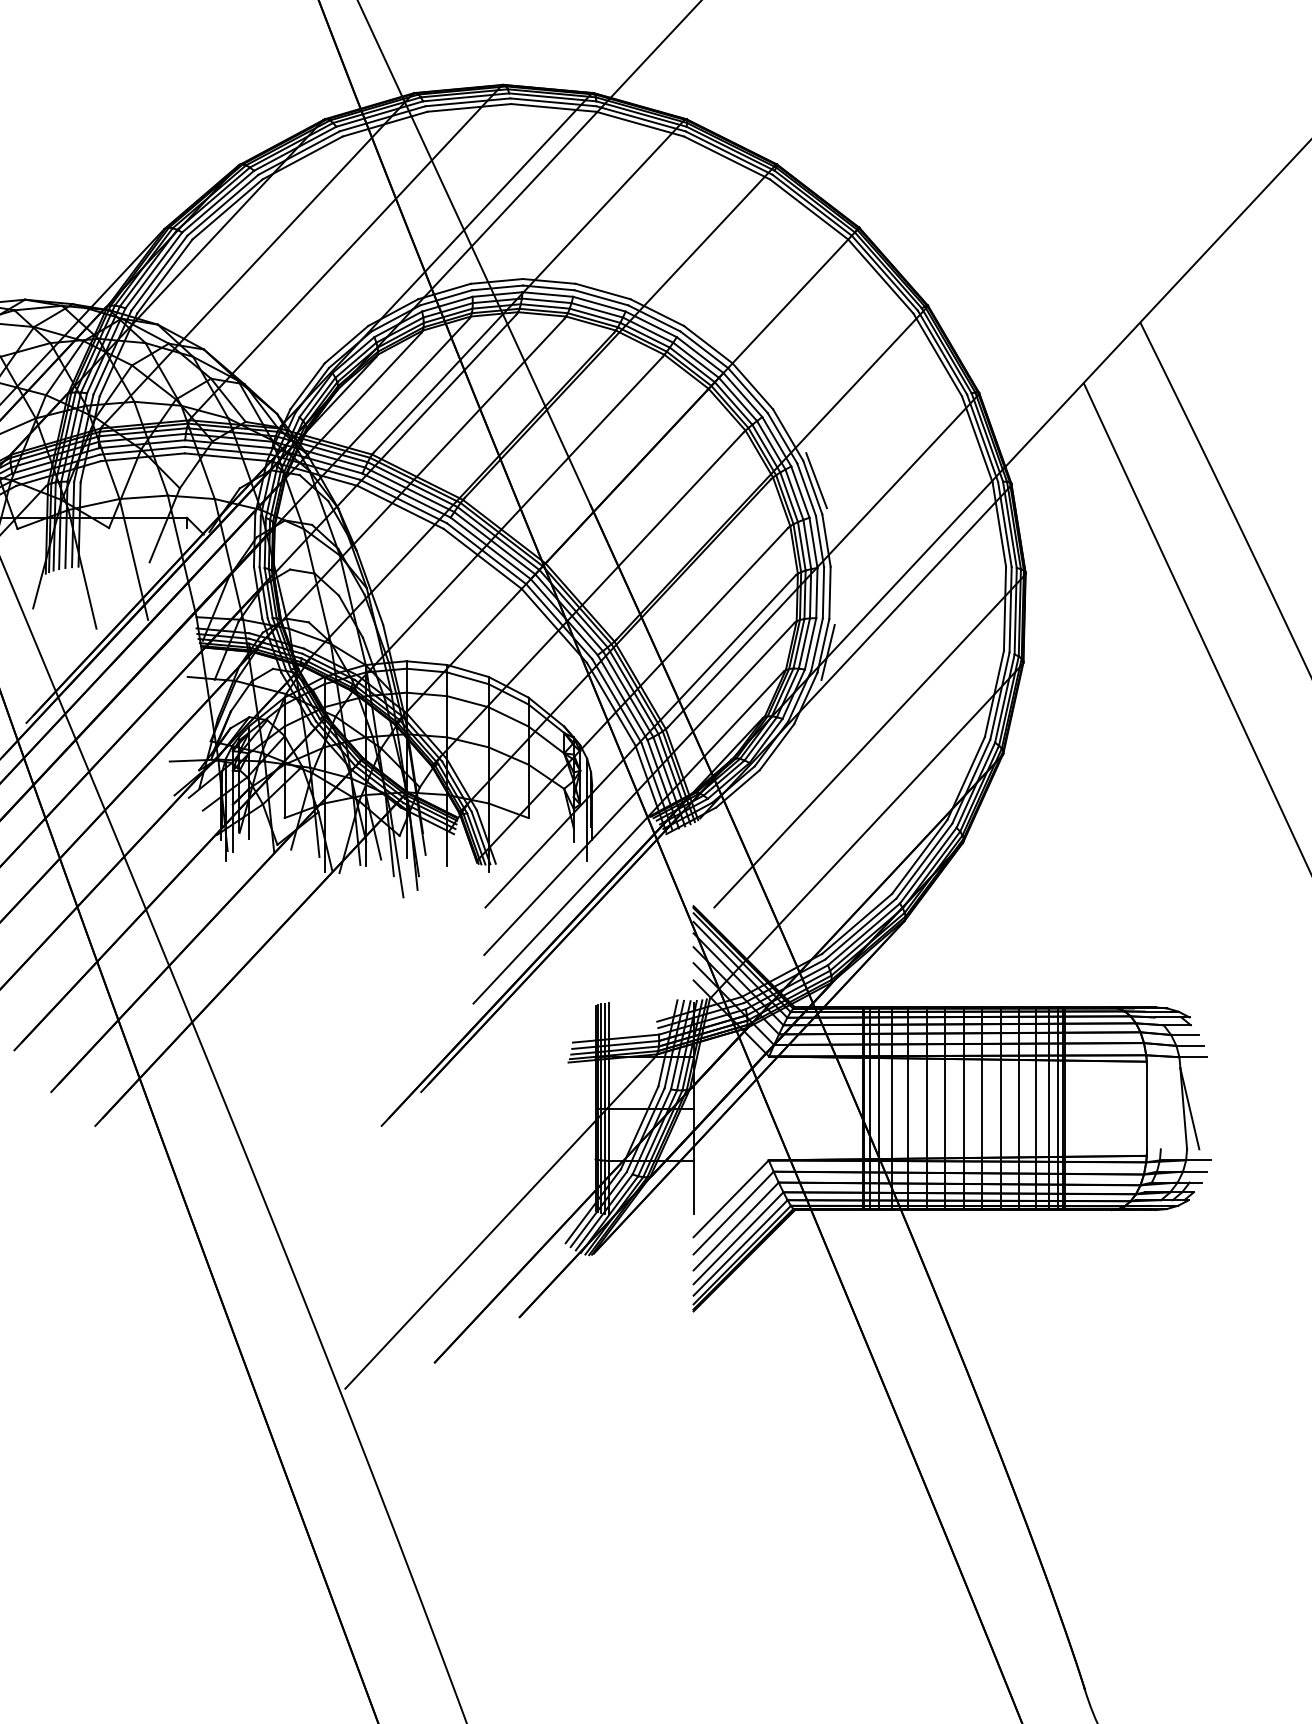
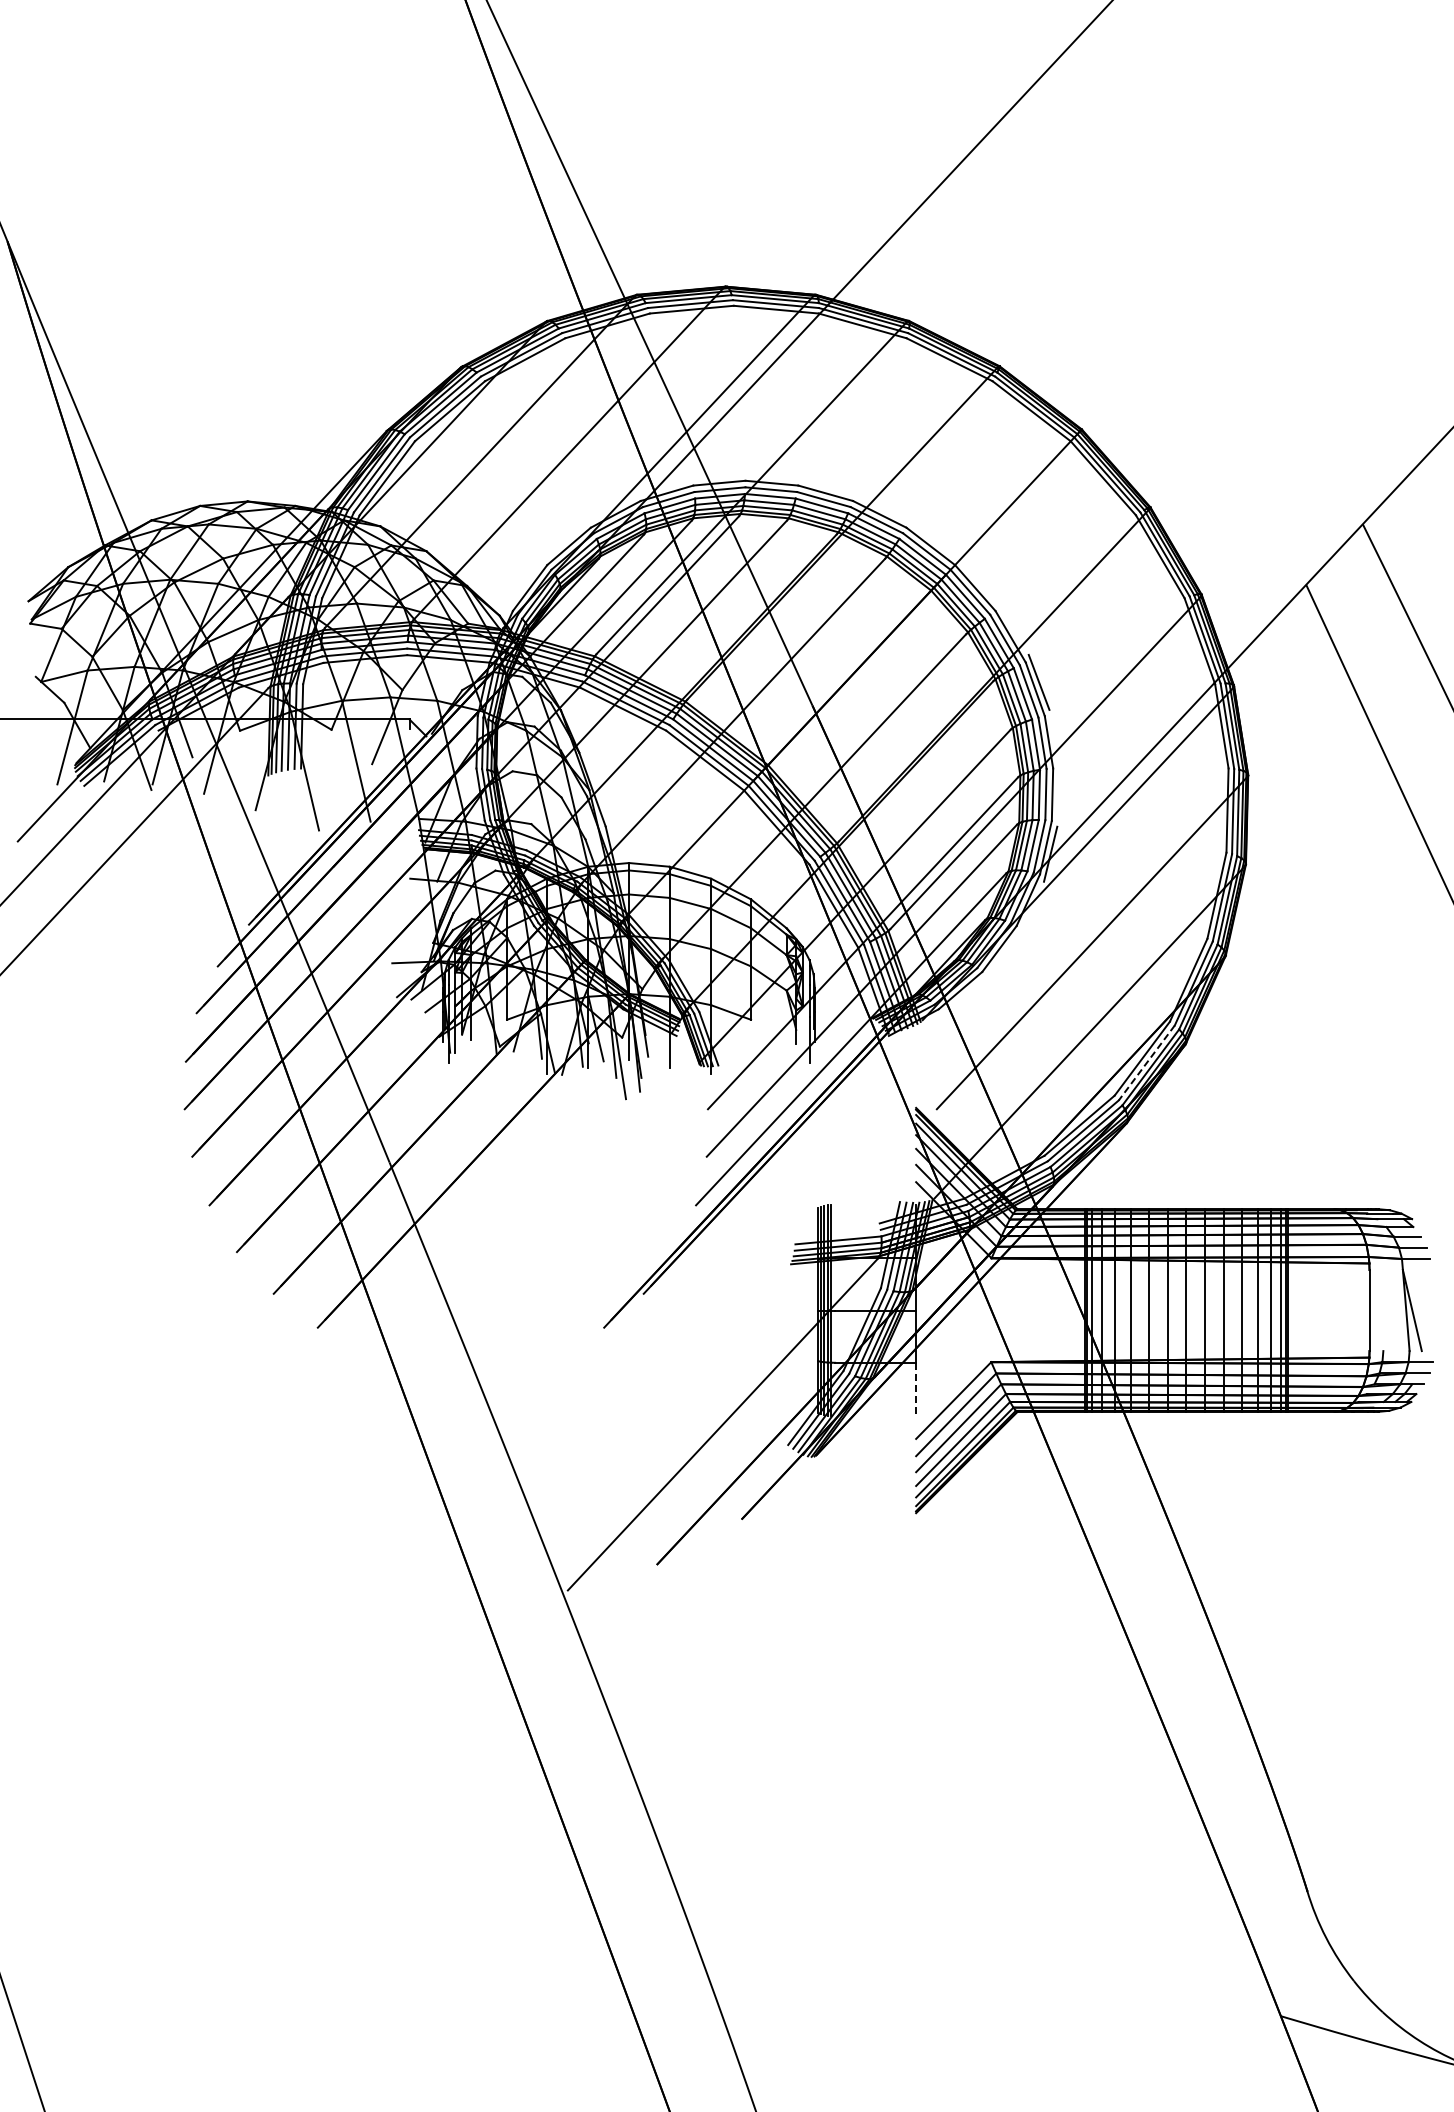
line: (923, 860) -> (1146, 1062), solid -> dashed
line: (693, 1187) -> (916, 1389), solid -> dashed

